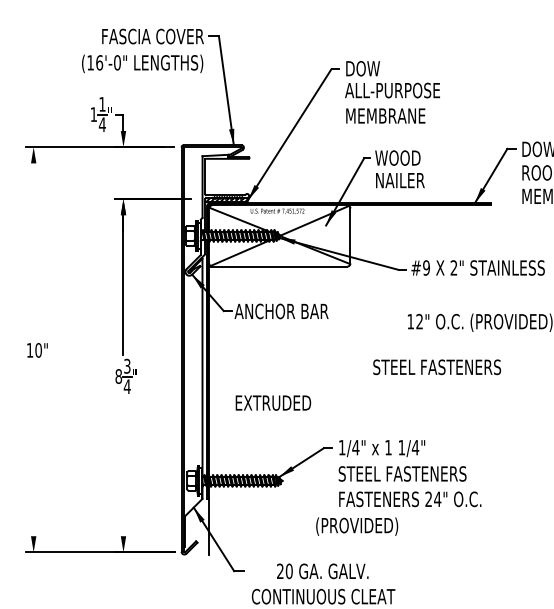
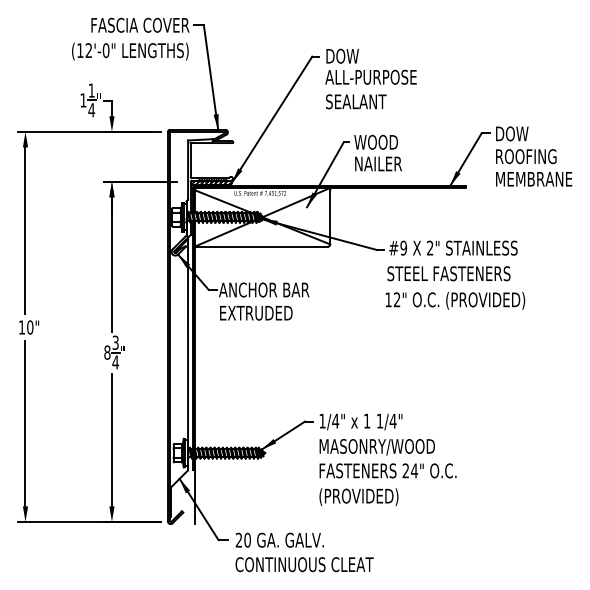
text: (99, 62) -> (88, 50), (16'-0" -> (12'-0"
text: (385, 115) -> (364, 101), MEMBRANE -> SEALANT
line: (33, 249) -> (25, 230), added
text: (436, 367) -> (448, 273), moved
text: (273, 403) -> (256, 313), moved
line: (33, 450) -> (25, 423), added
line: (123, 466) -> (111, 439), added
text: (402, 475) -> (380, 447), STEEL FASTENERS -> MASONRY/WOOD
text: (356, 525) -> (358, 496), moved
text: (322, 570) -> (279, 539), moved

